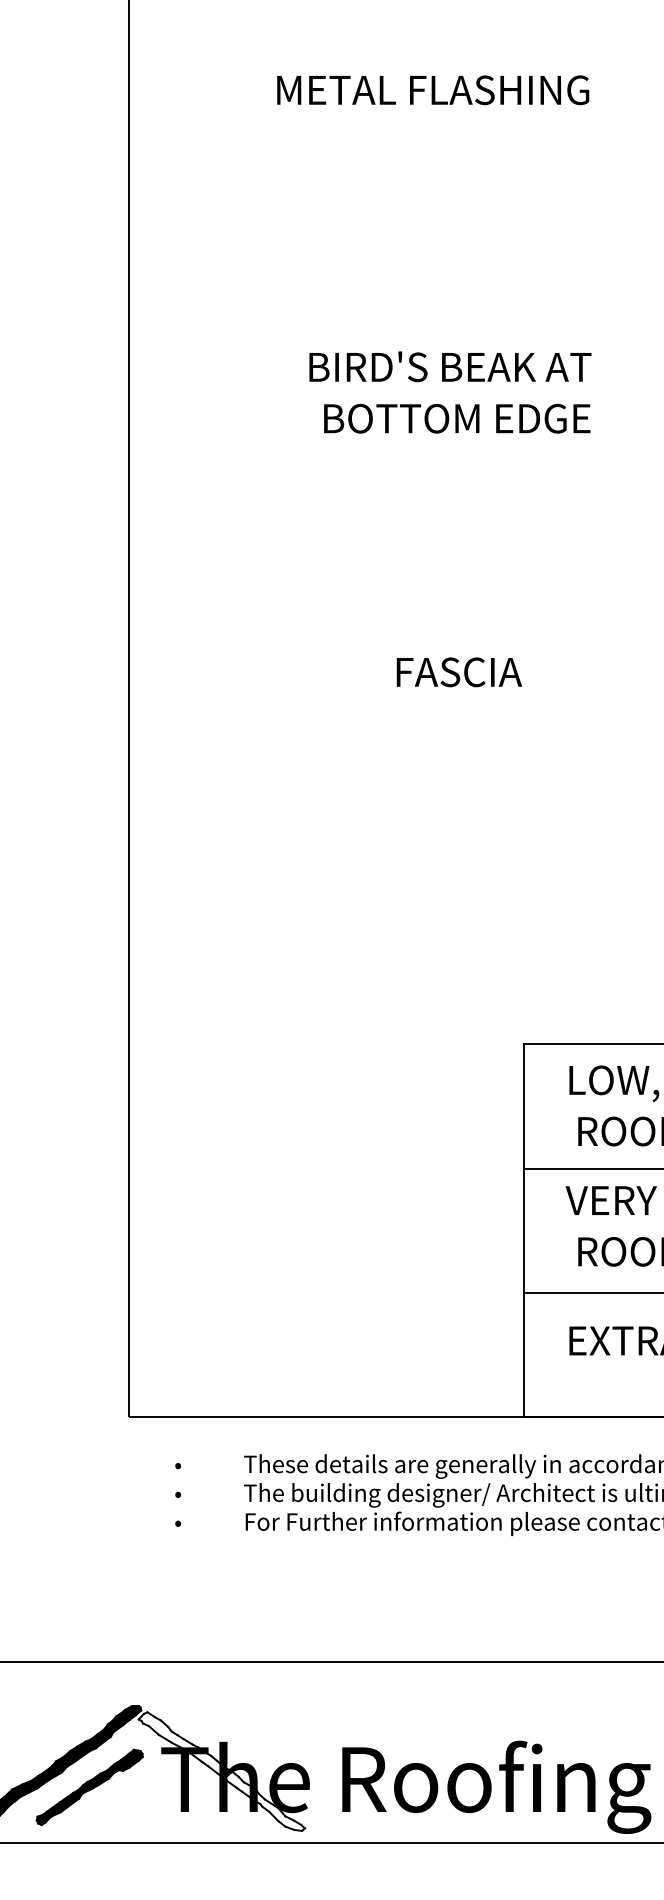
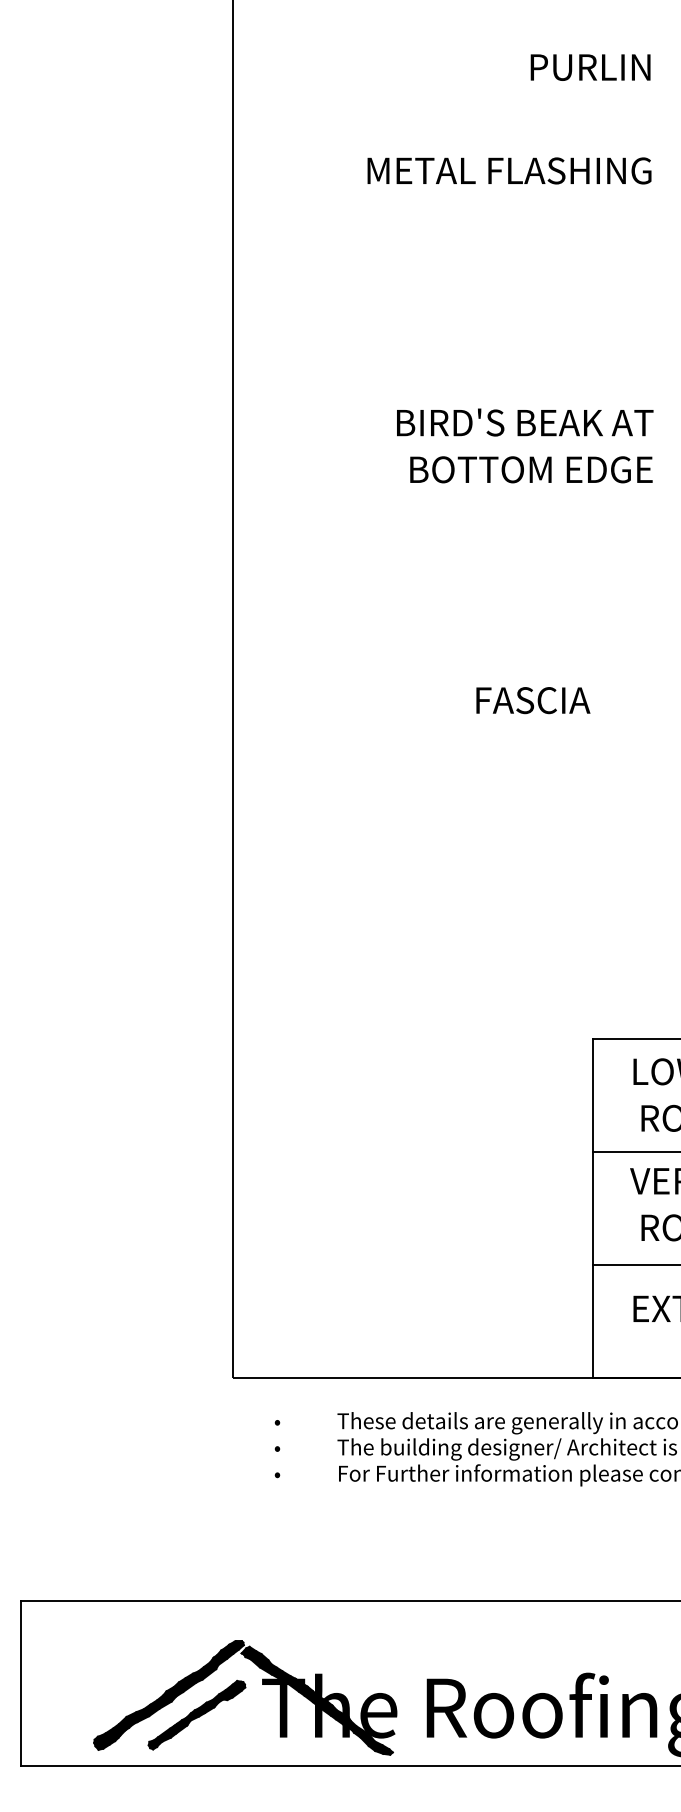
fill: (221, 1771) -> (316, 1700), added

